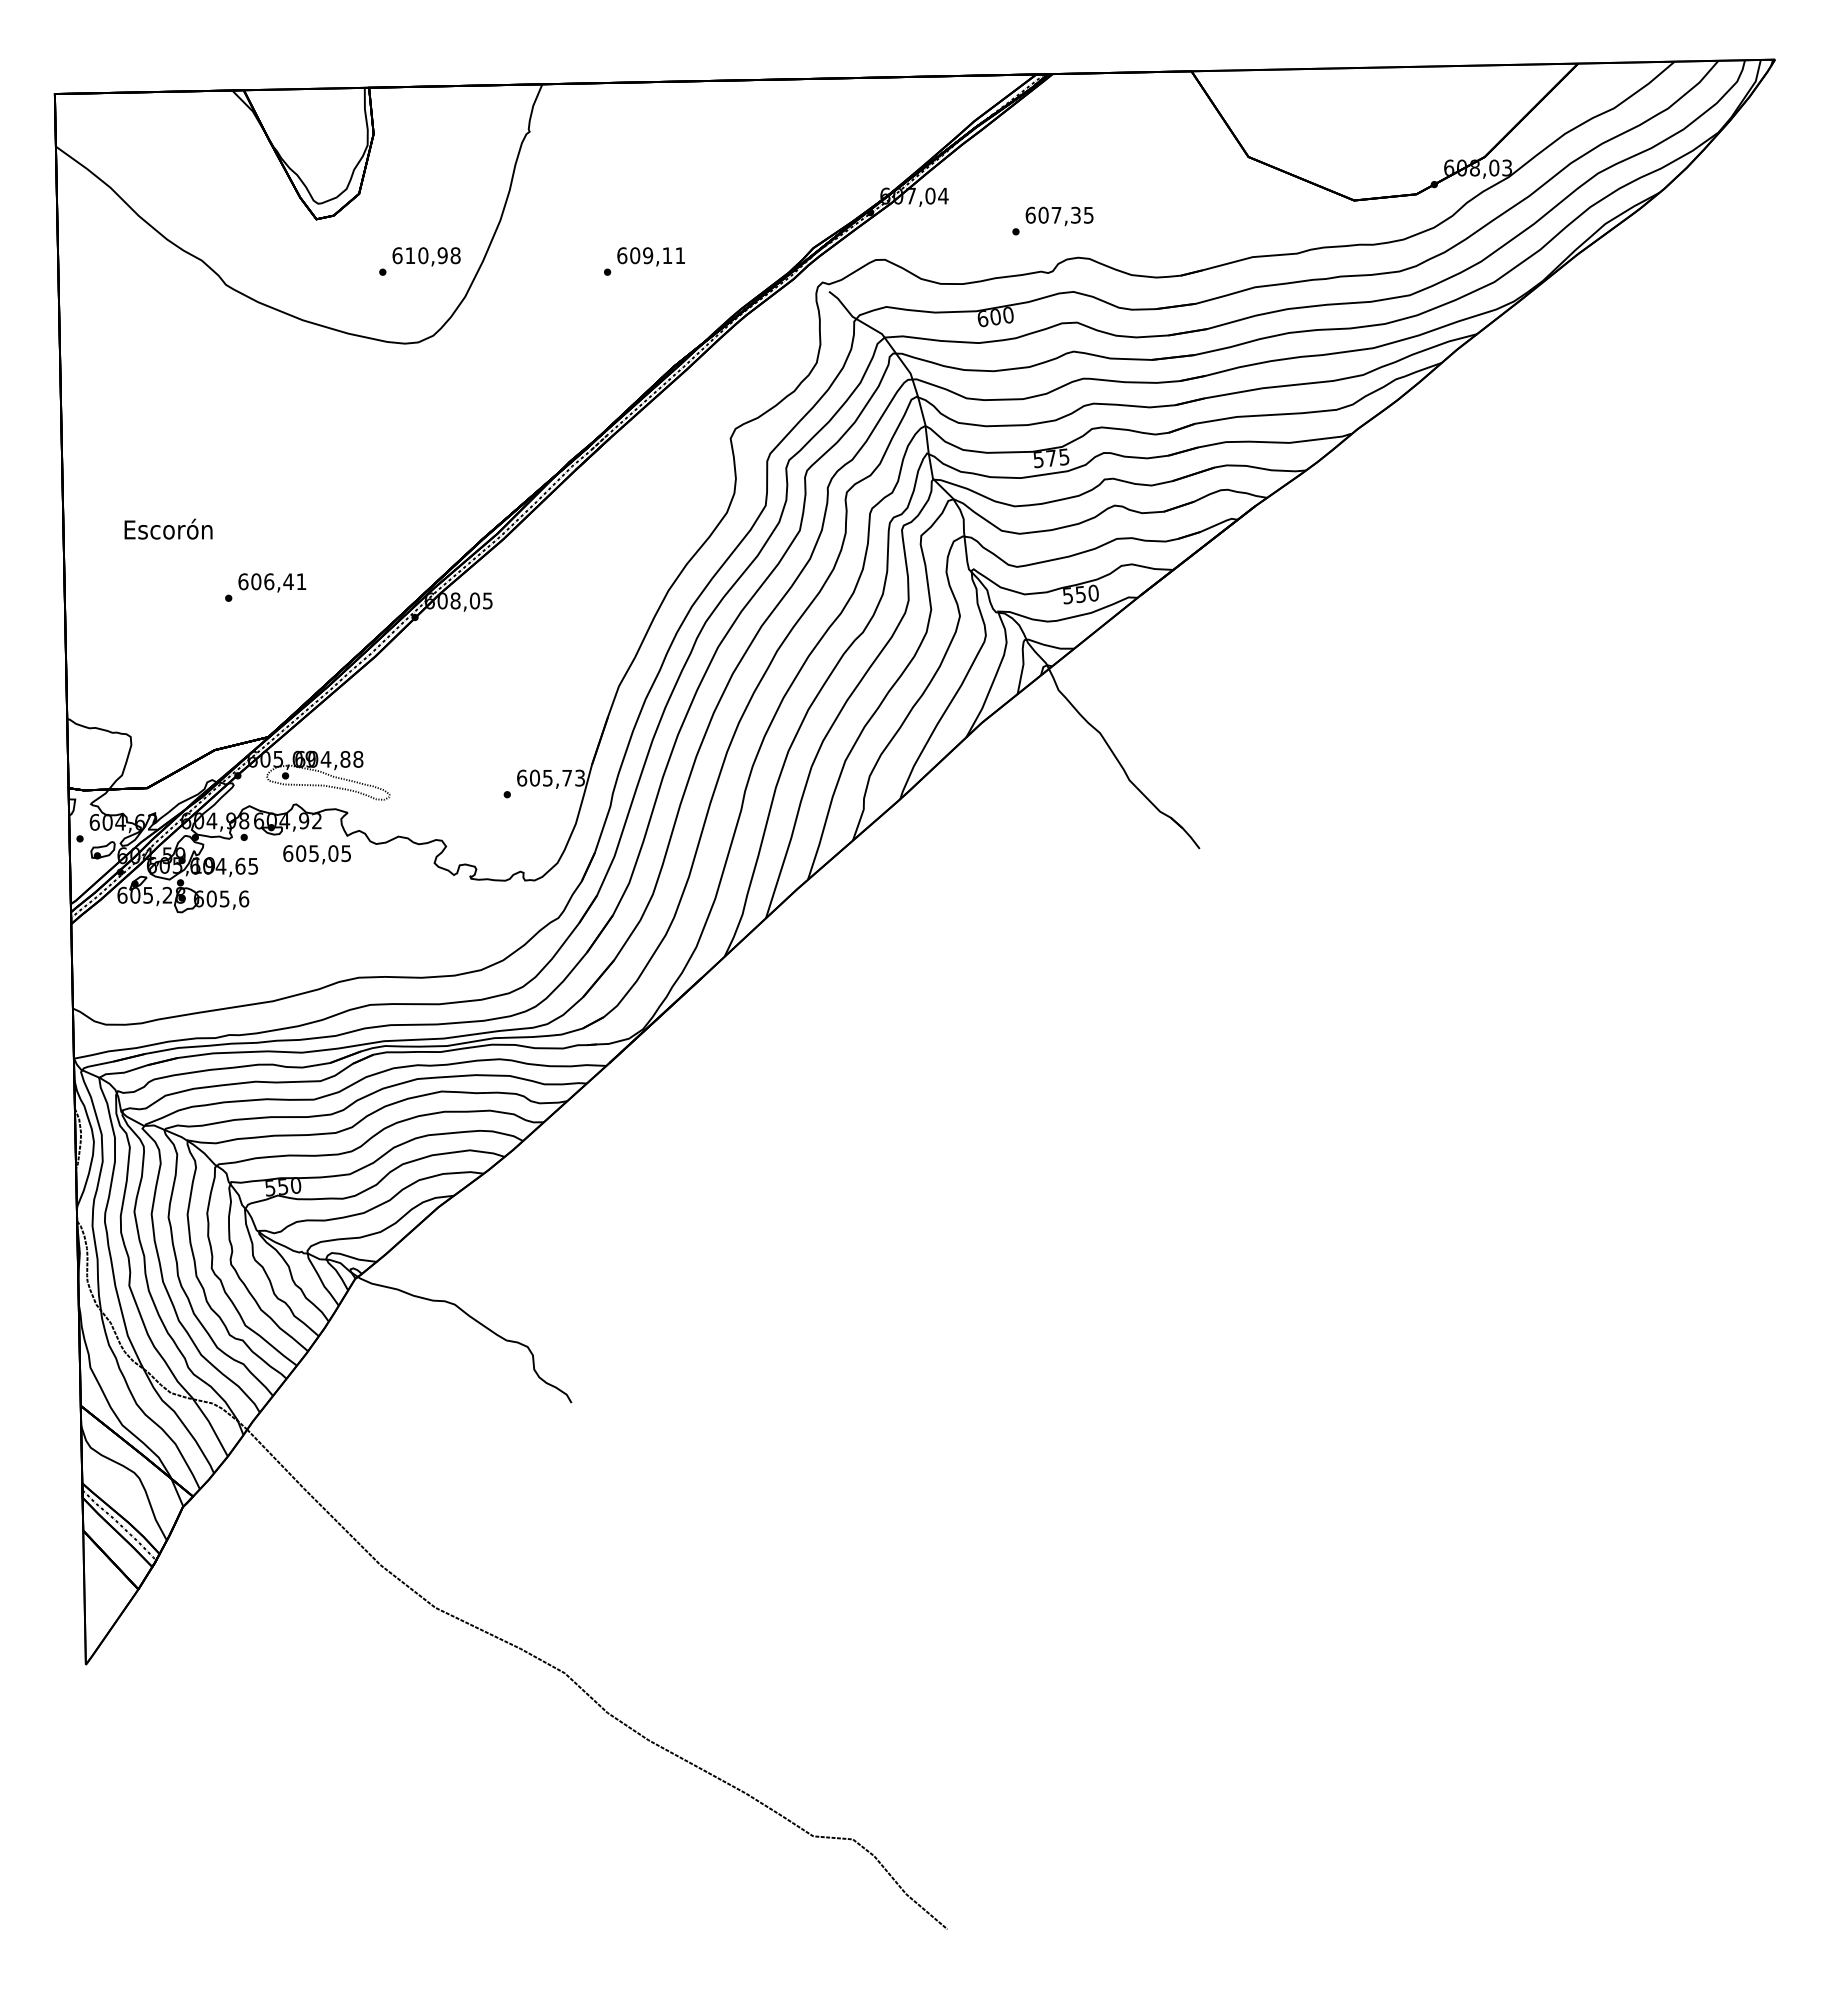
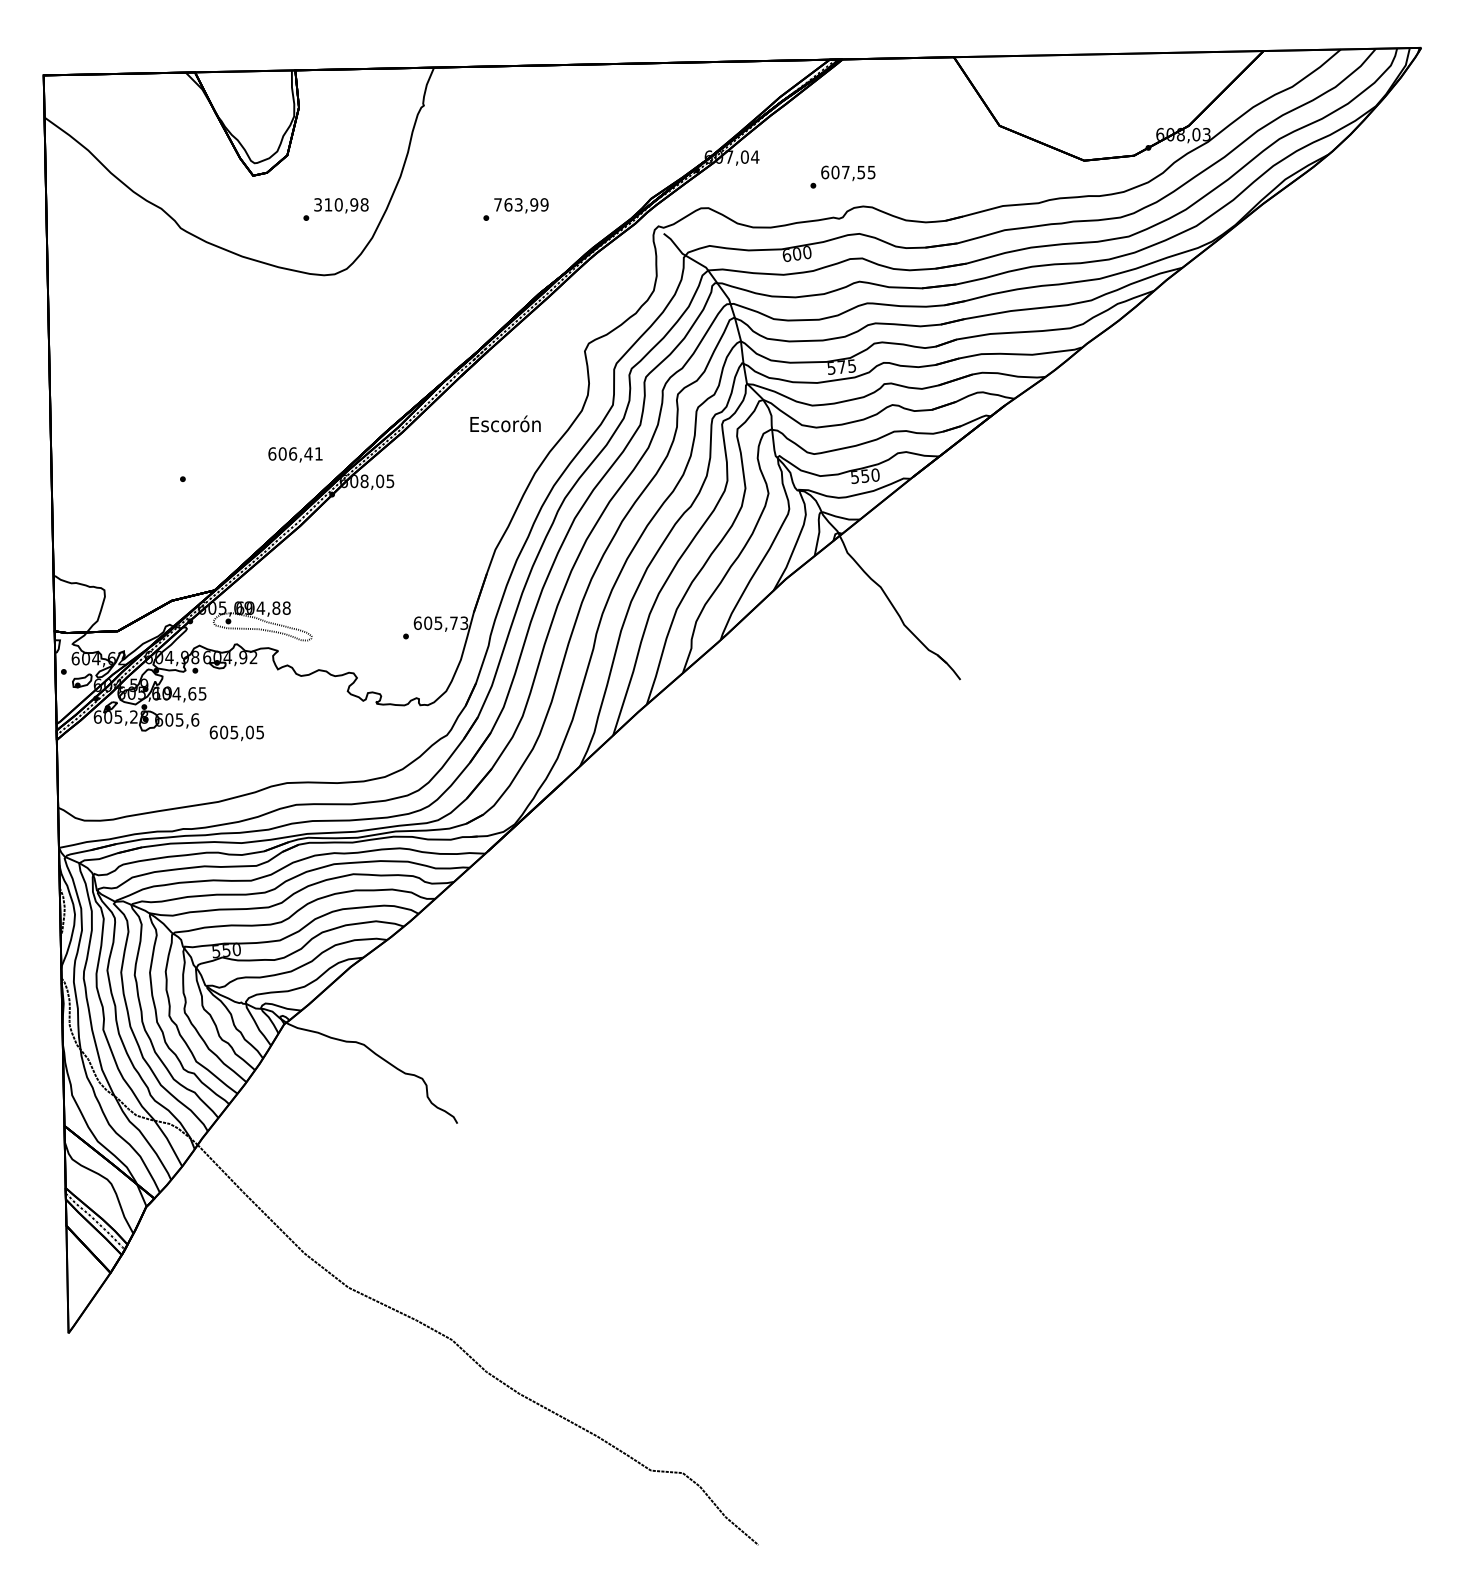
text: (1075, 214) -> (861, 171), 607,35 -> 607,55
text: (397, 255) -> (318, 204), 610,98 -> 310,98
text: (651, 255) -> (521, 204), 609,11 -> 763,99
text: (168, 528) -> (505, 423), moved
text: (272, 582) -> (295, 454), moved
text: (316, 854) -> (236, 733), moved

